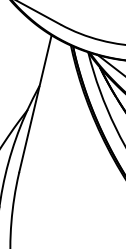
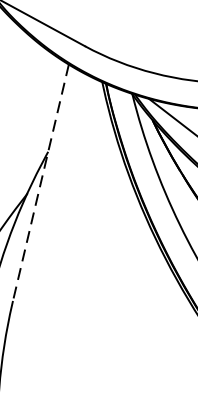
line: (35, 104) -> (40, 184), solid -> dashed

